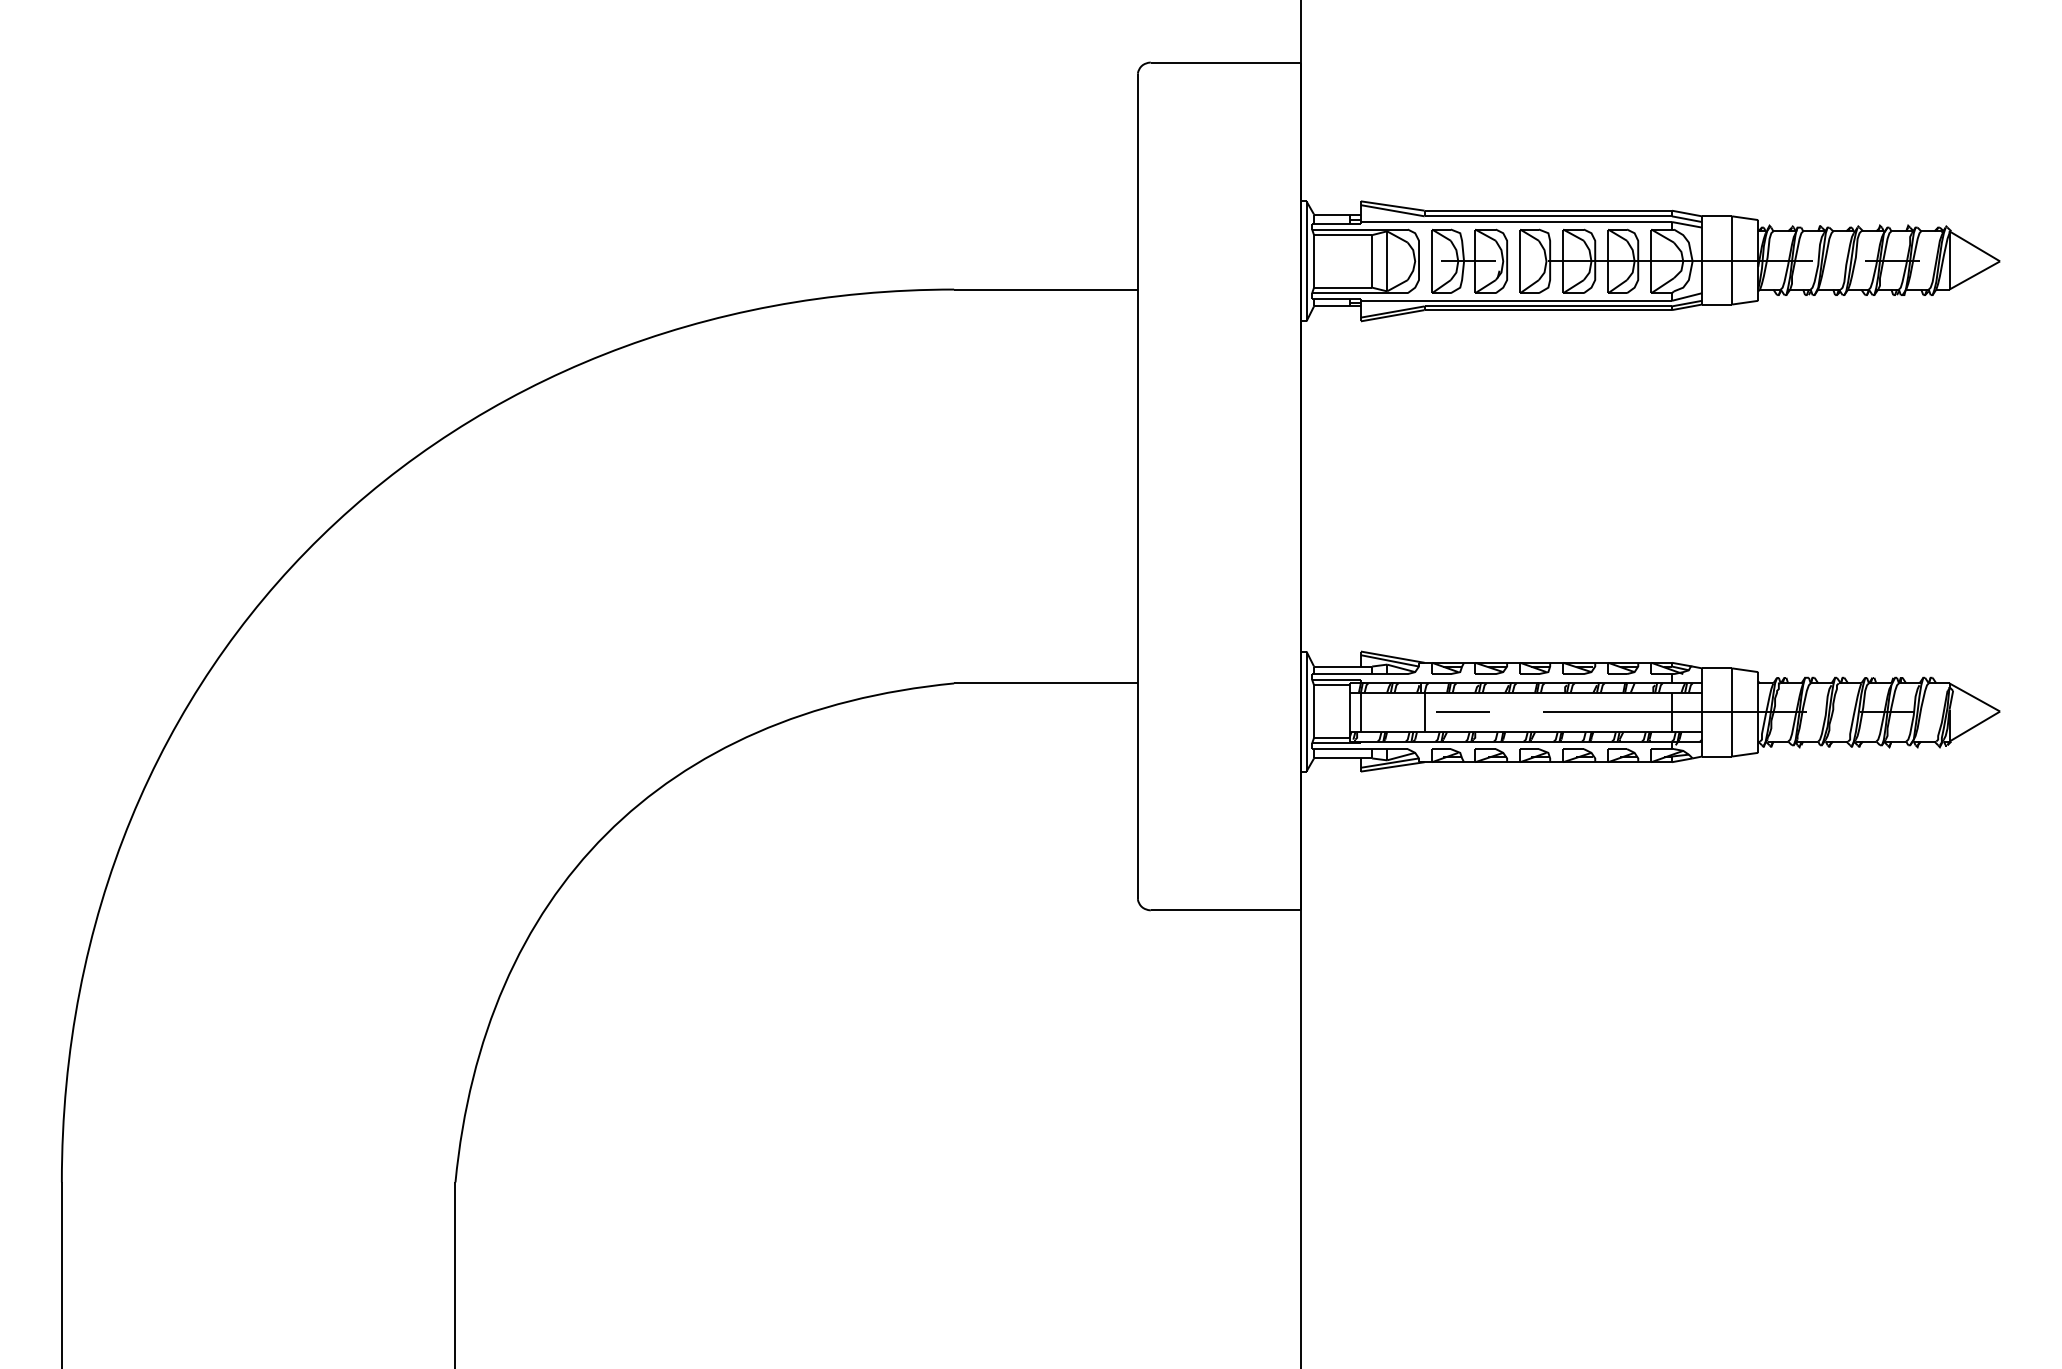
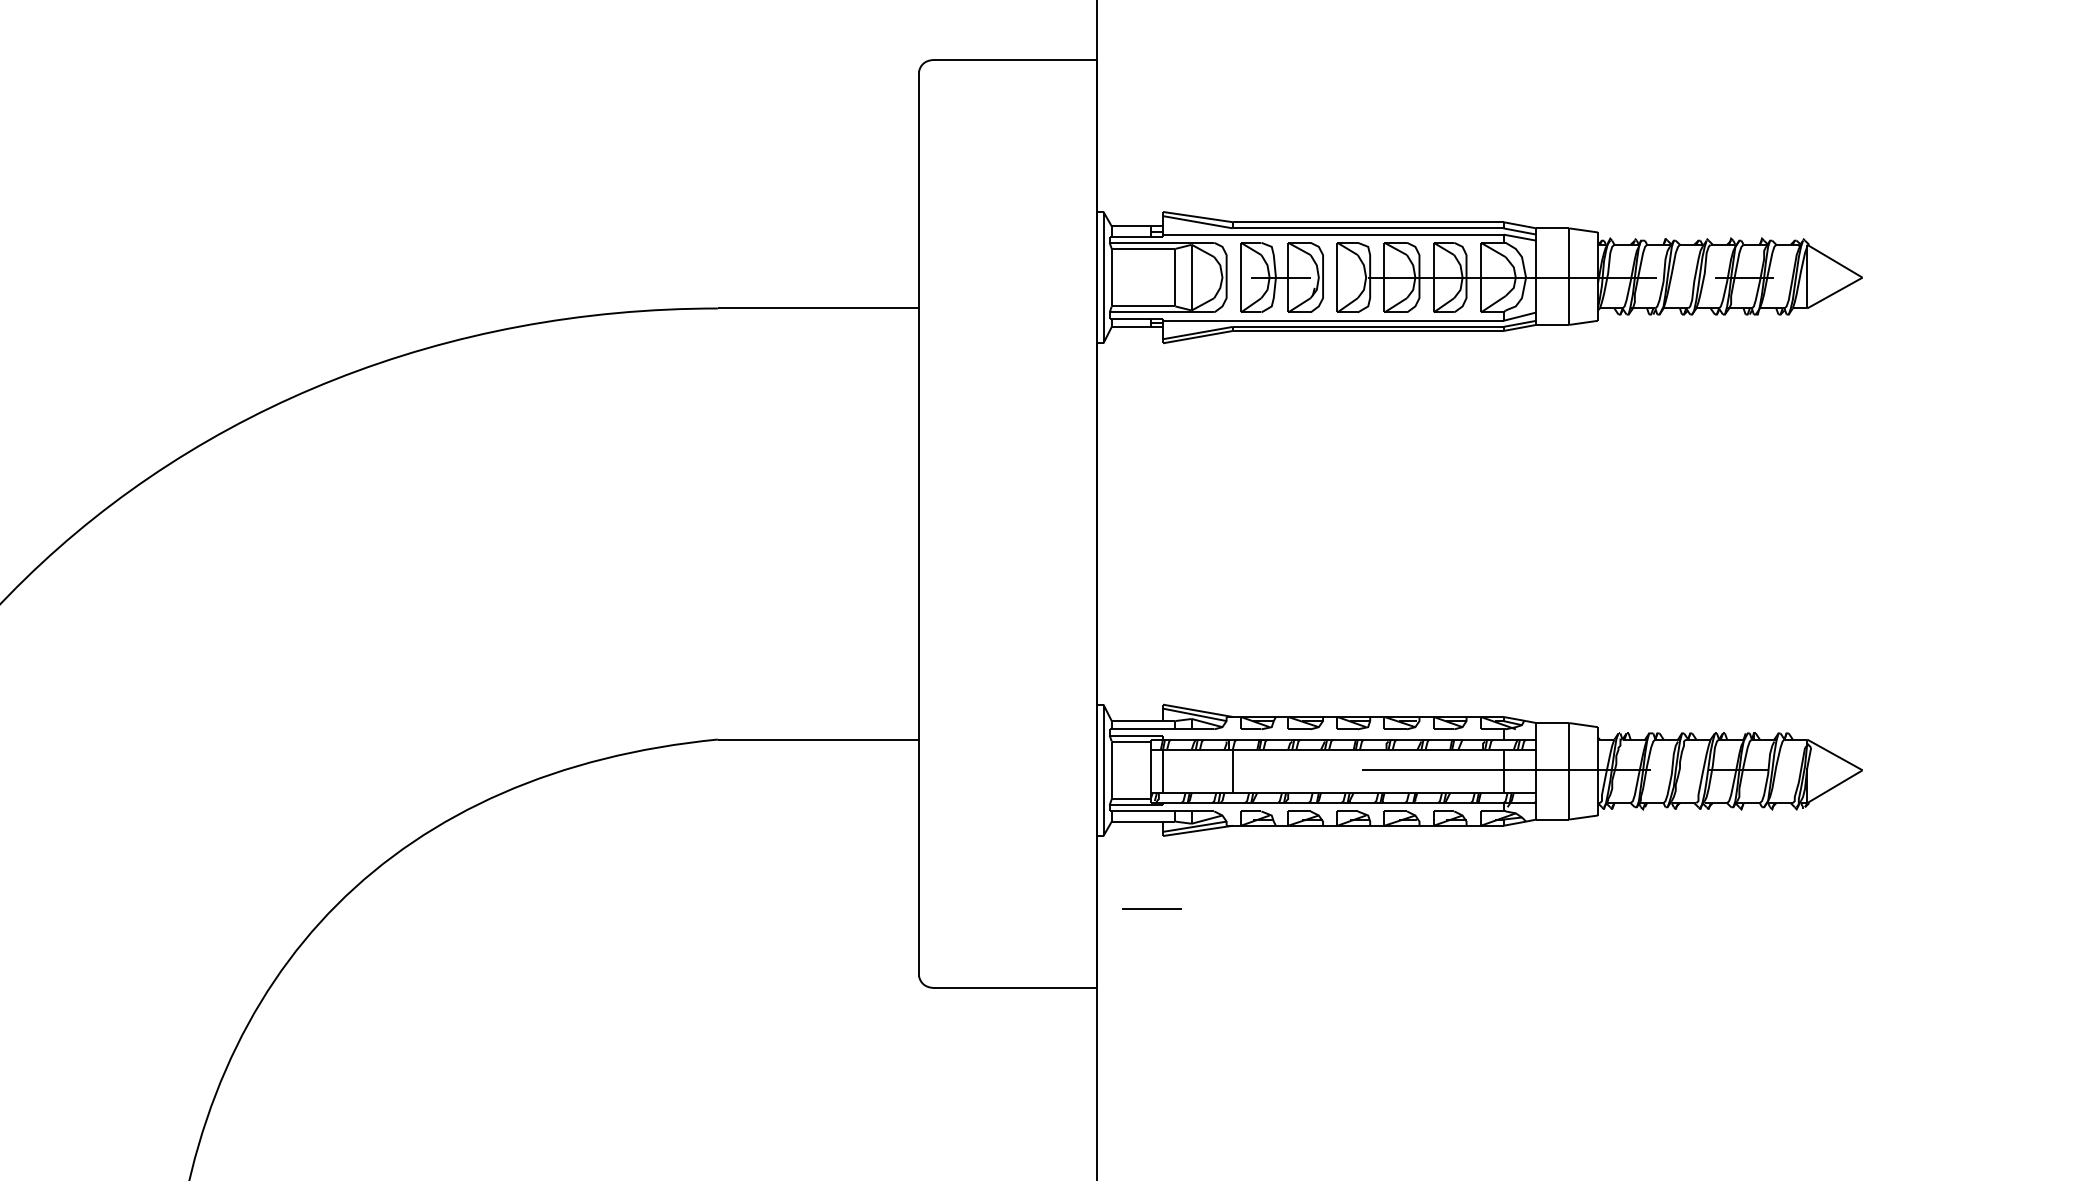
line: (1462, 711) -> (1151, 909), moved

